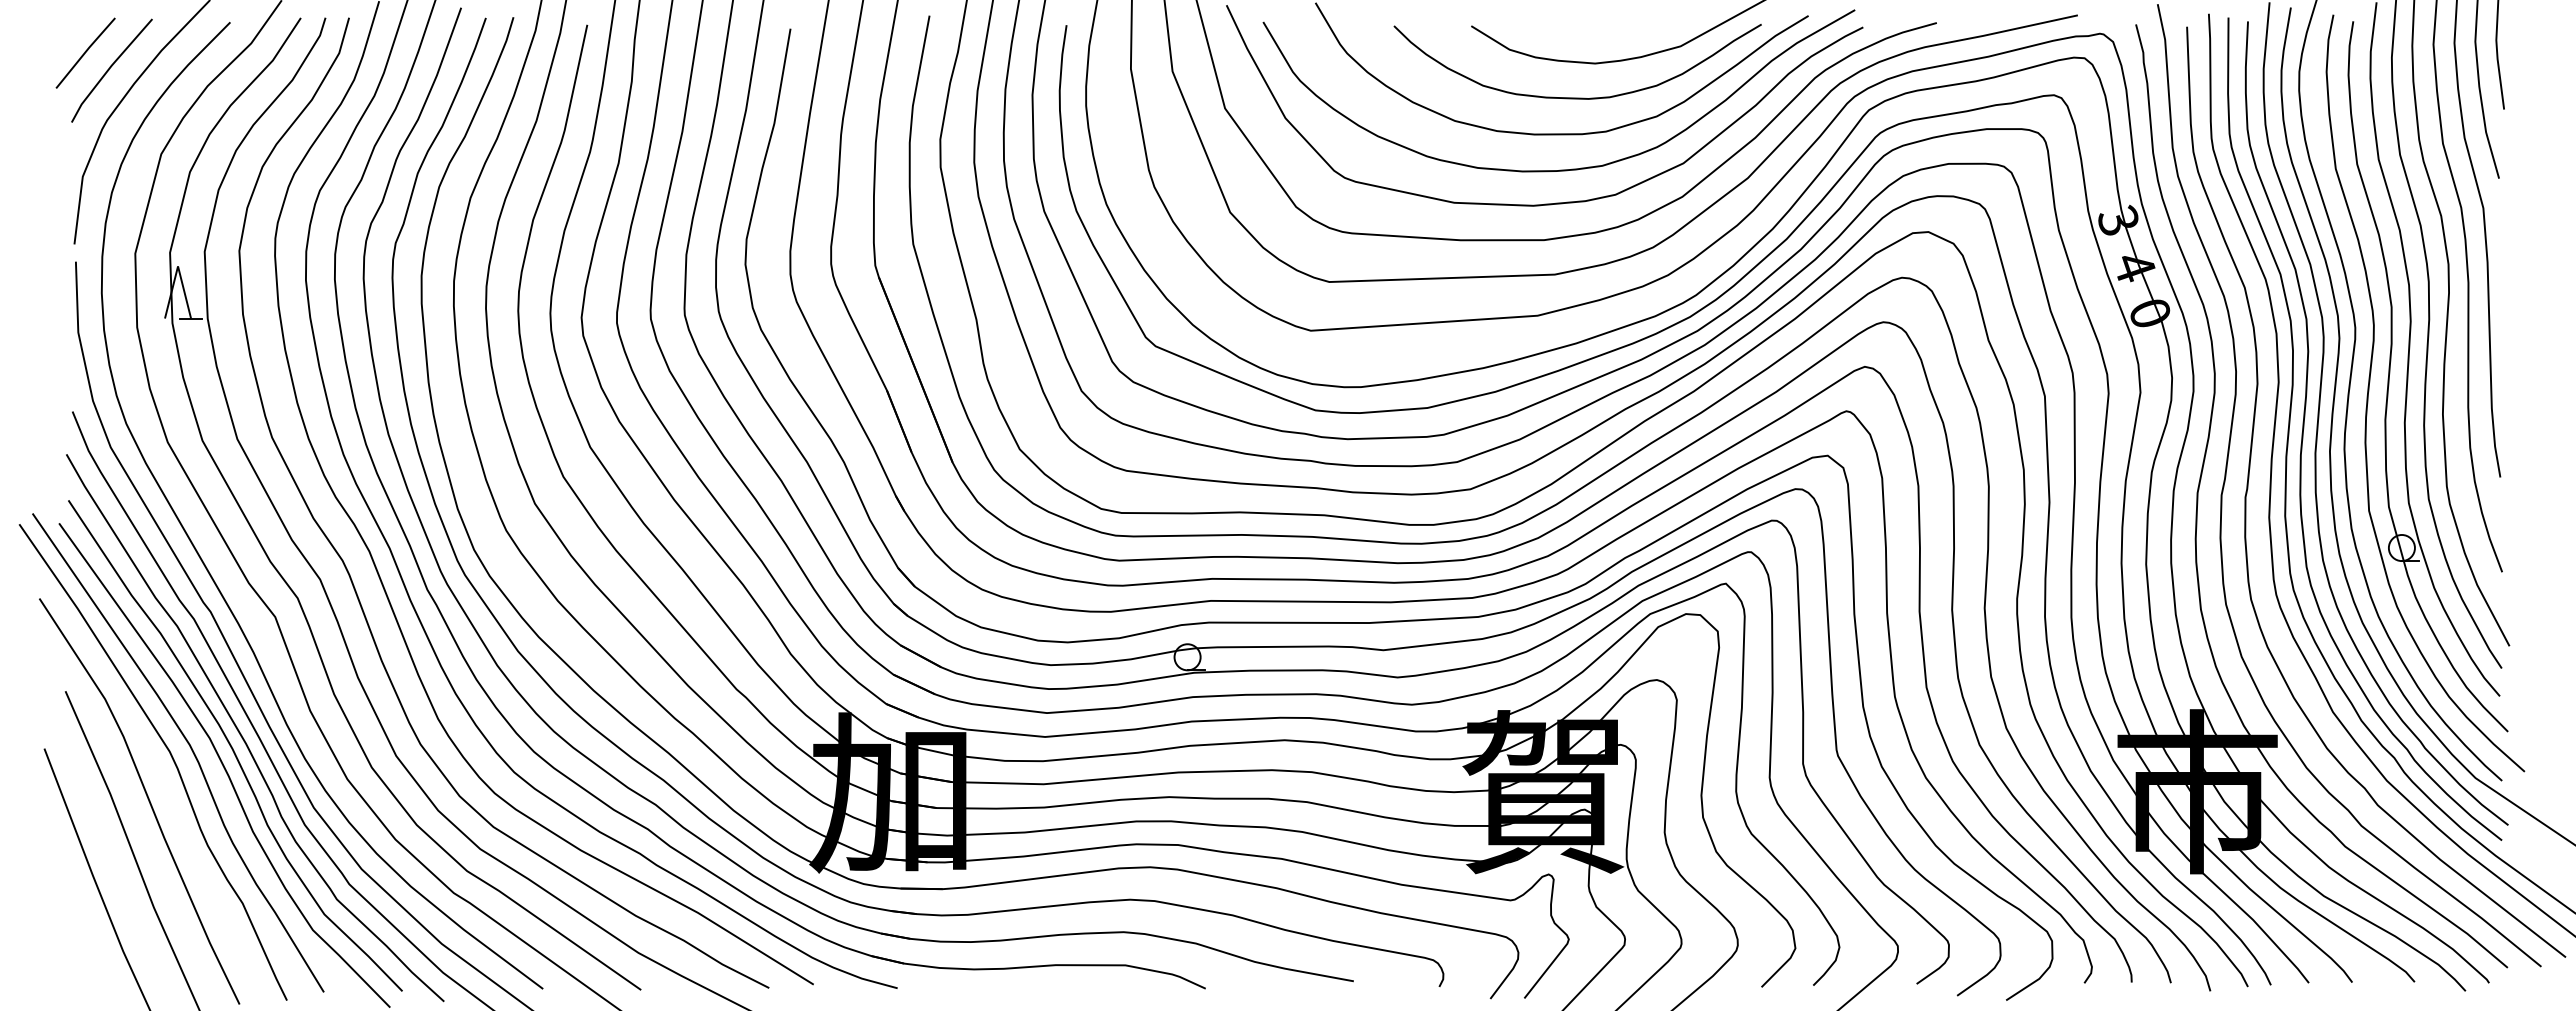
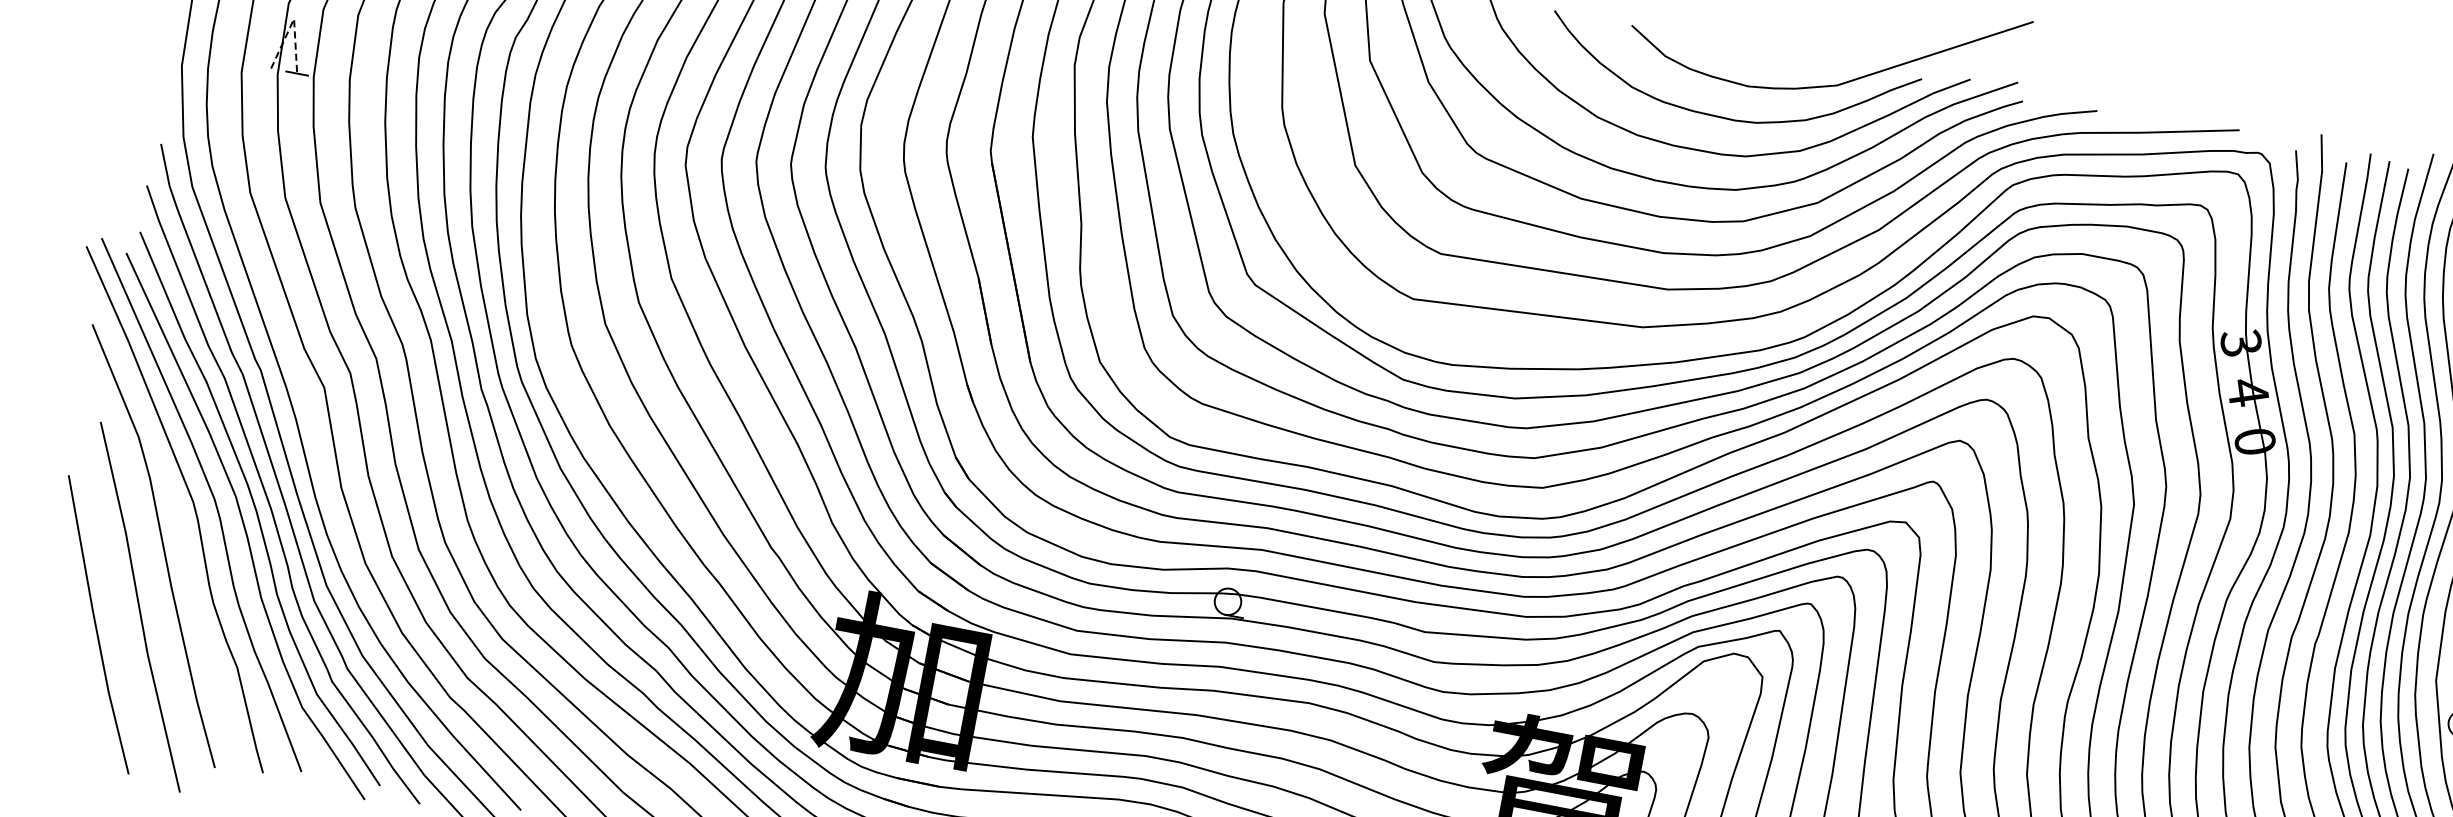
line: (178, 266) -> (294, 19), solid -> dashed

